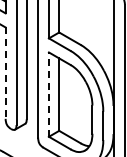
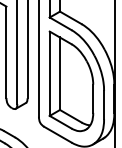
line: (5, 73) -> (6, 52), dashed -> solid
line: (48, 94) -> (49, 73), dashed -> solid

